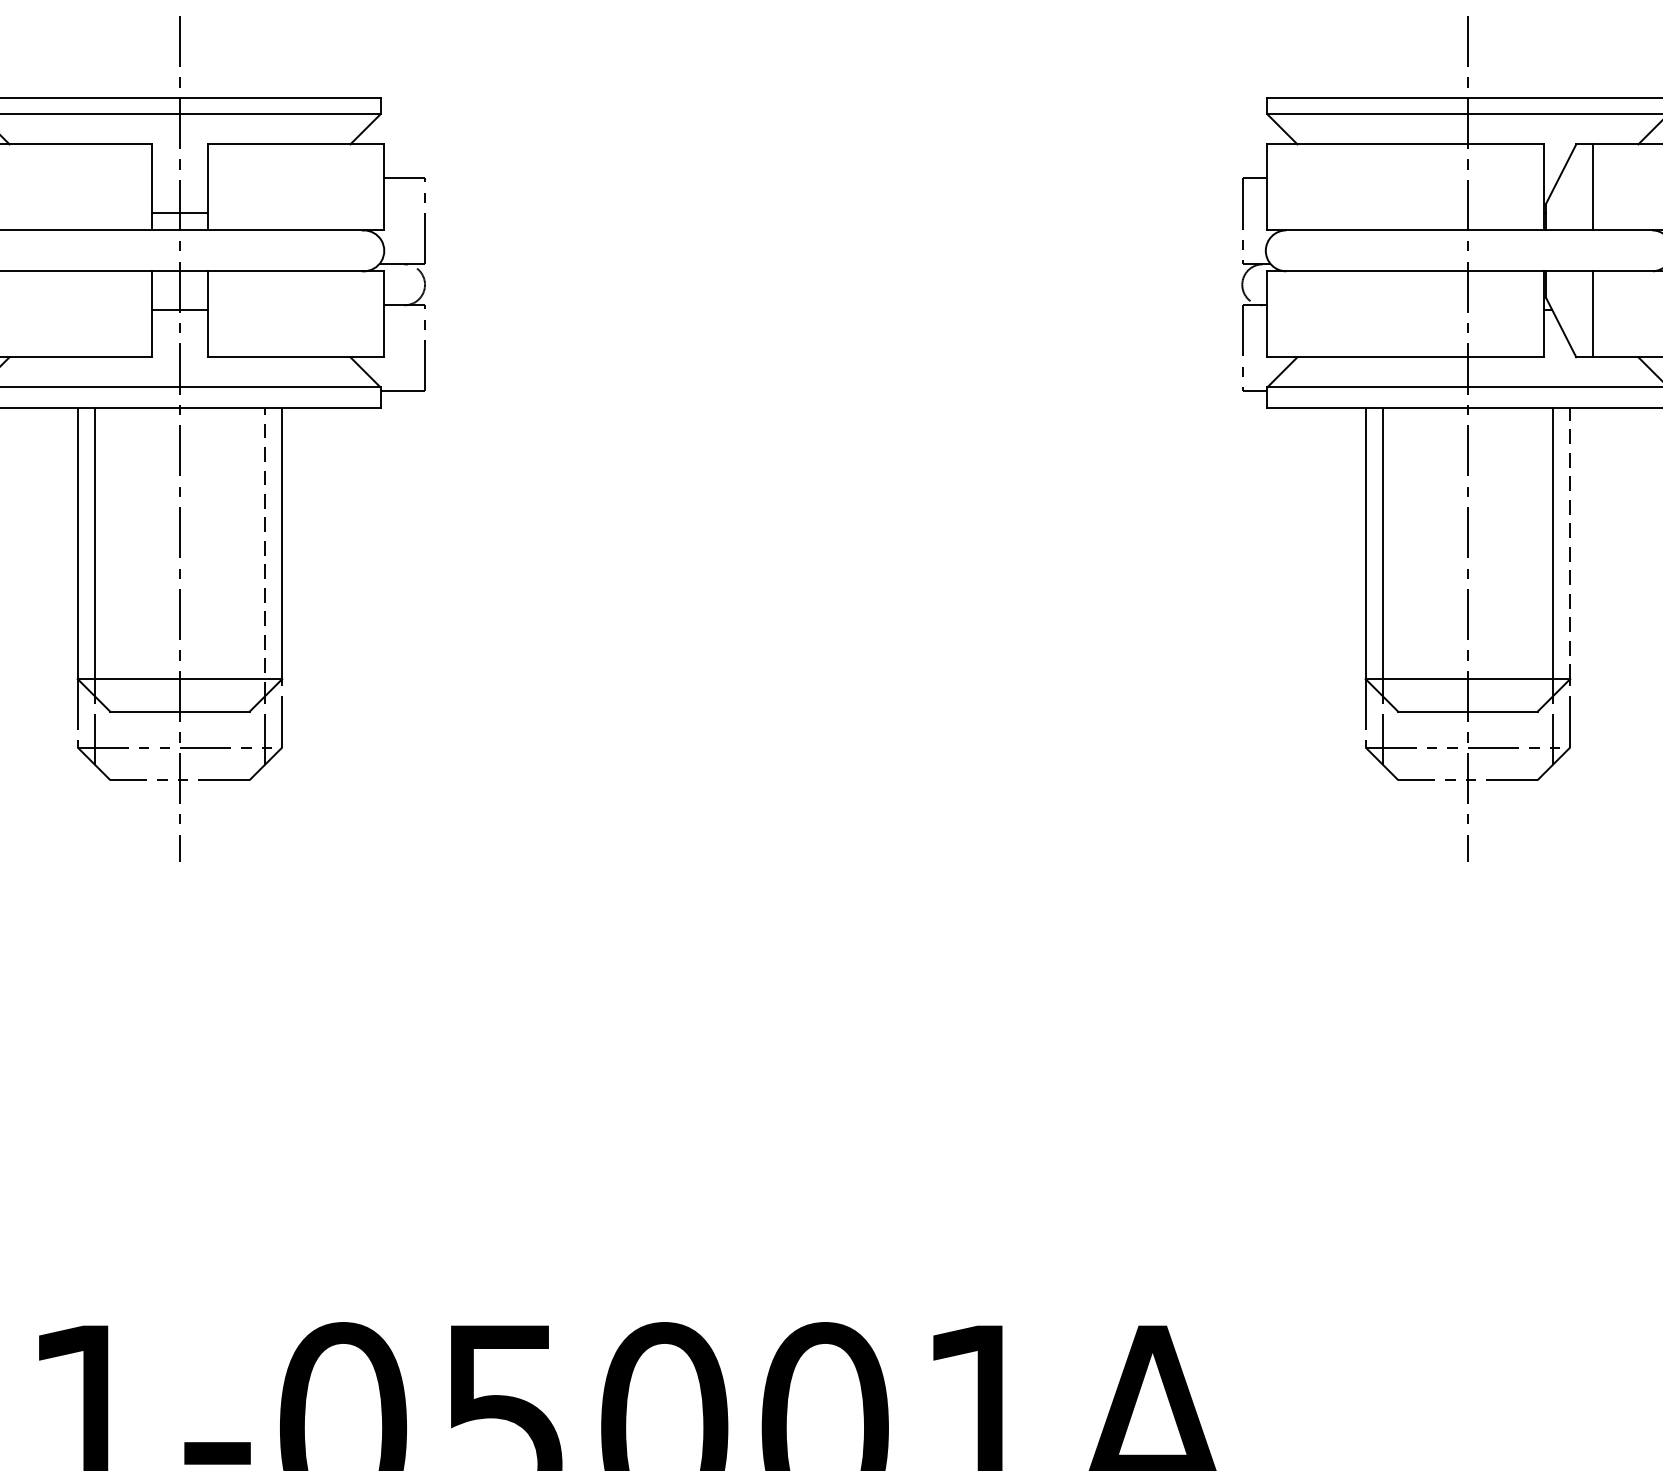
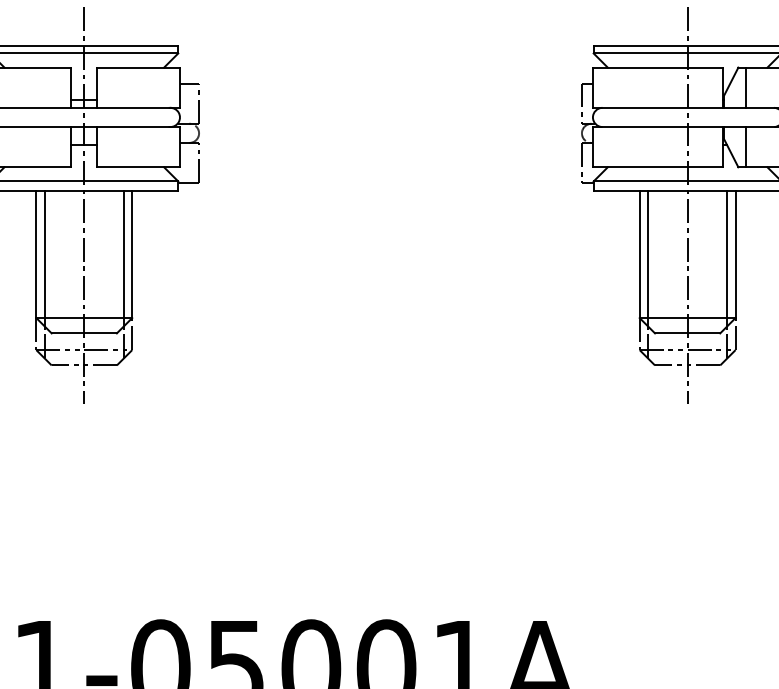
line: (1570, 543) -> (735, 254), dashed -> solid
line: (263, 551) -> (123, 258), dashed -> solid

